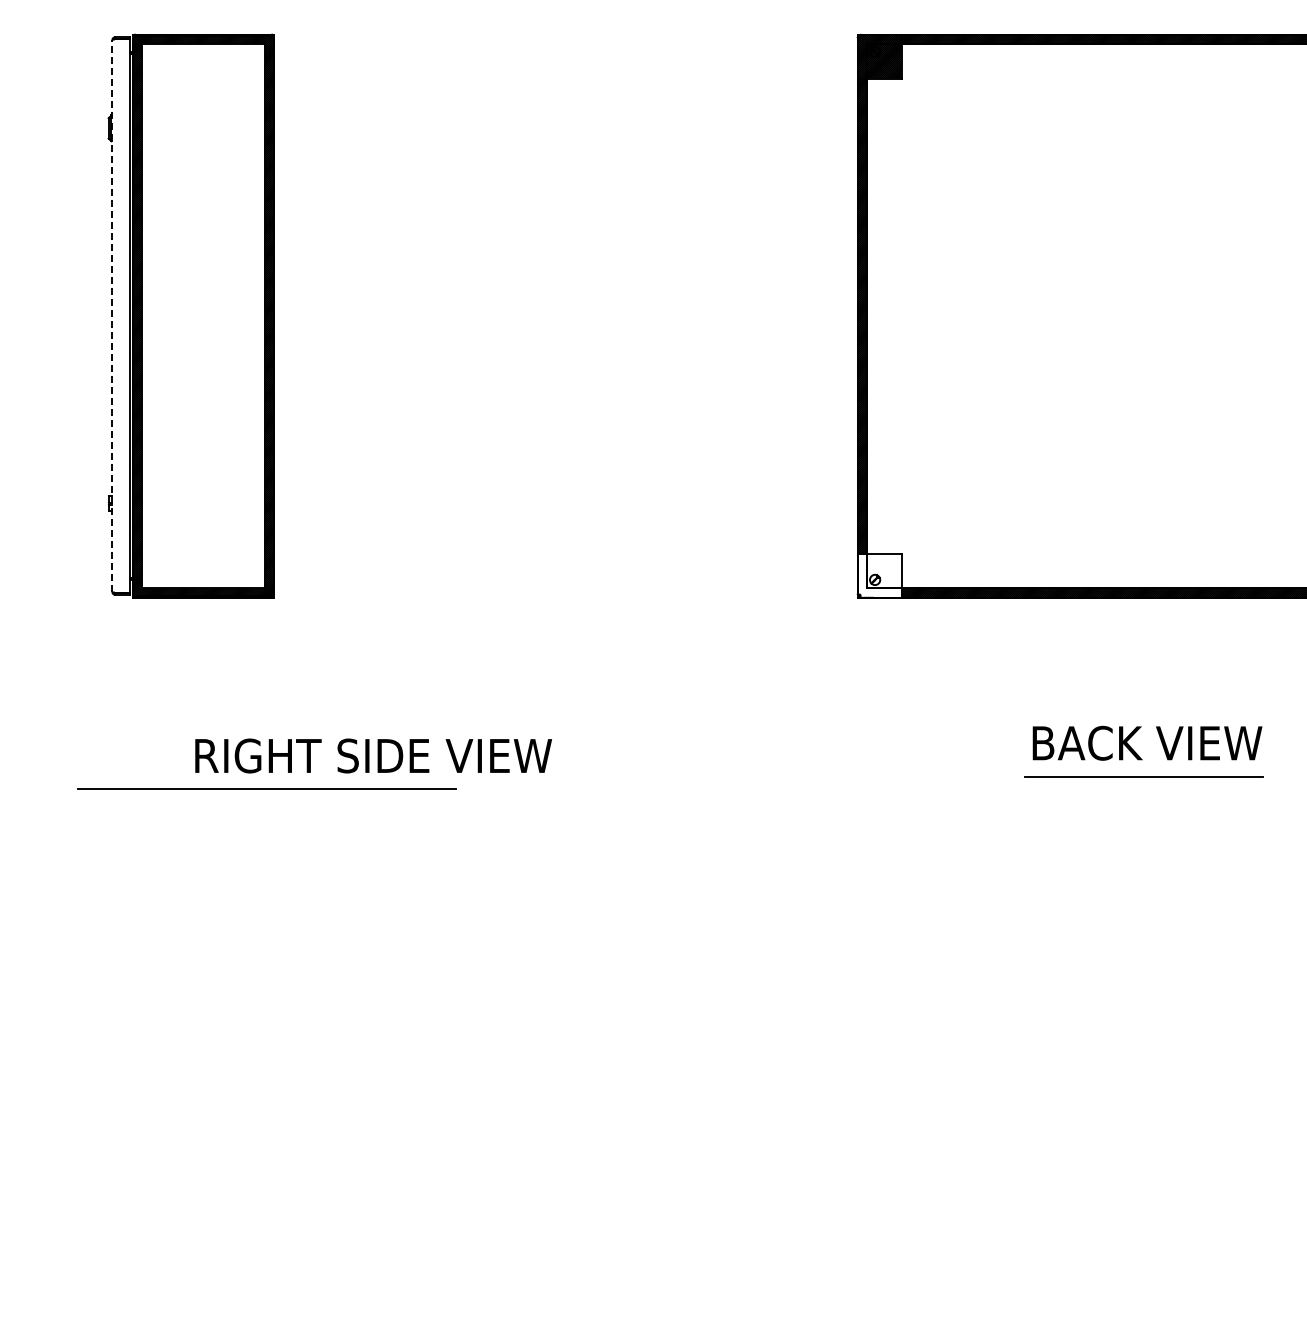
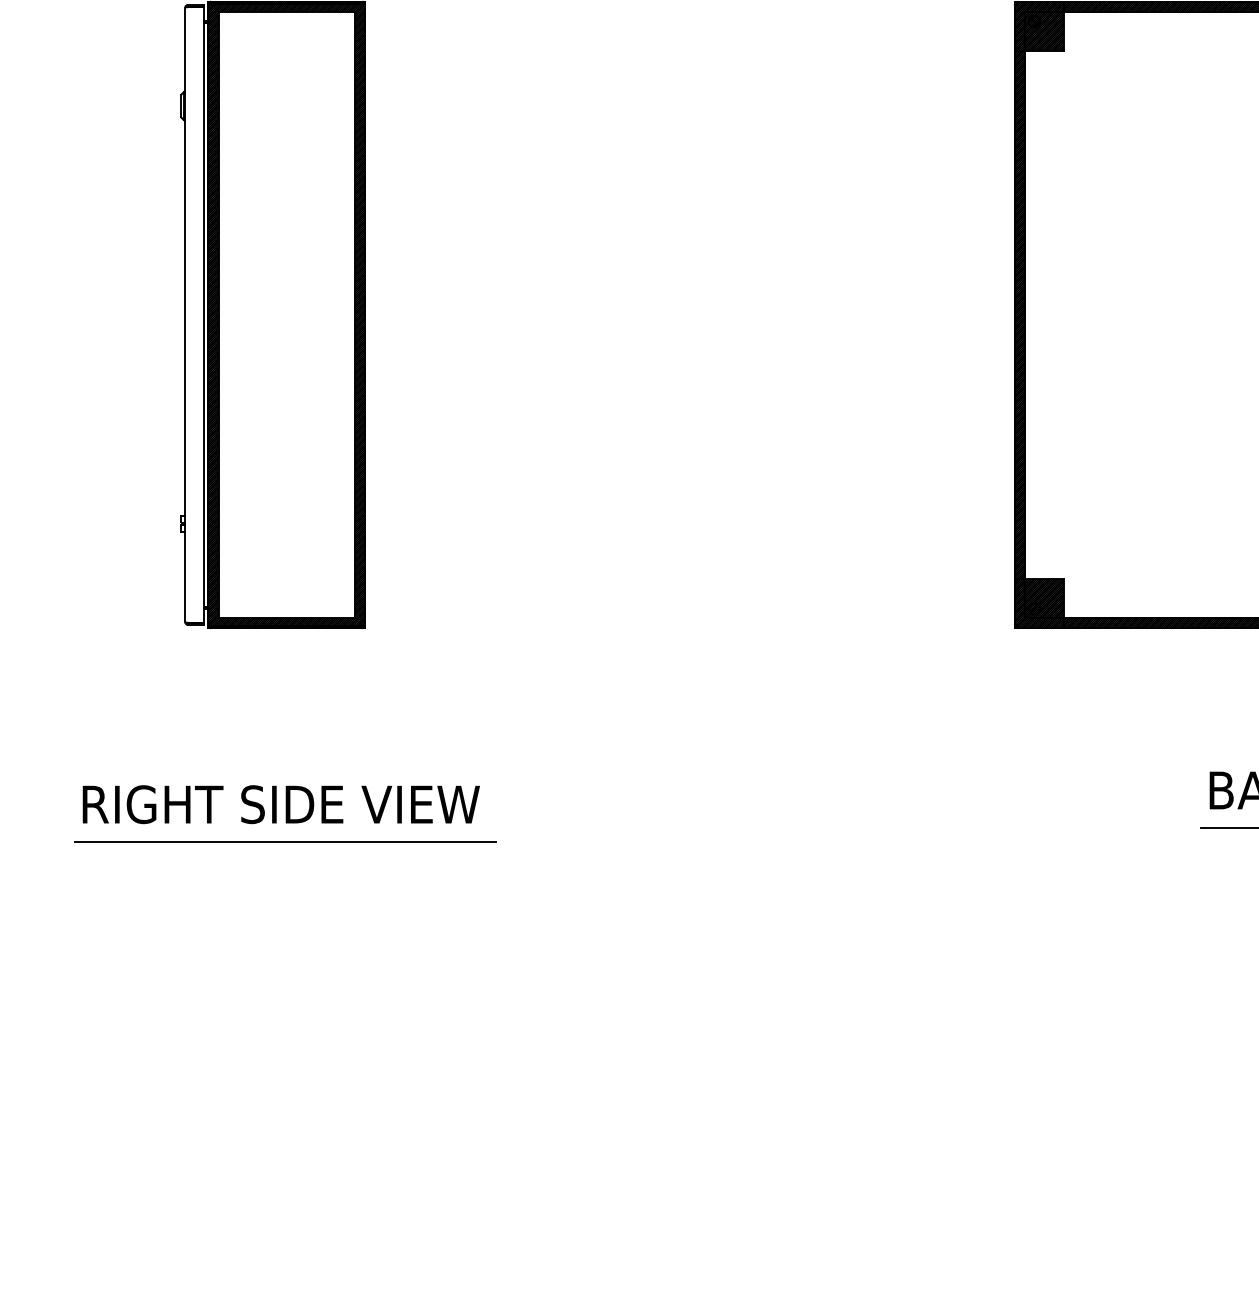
line: (112, 315) -> (185, 314), dashed -> solid
hatch: (879, 575) -> (1039, 603), added
text: (373, 755) -> (281, 804), moved
line: (266, 788) -> (284, 840), moved

